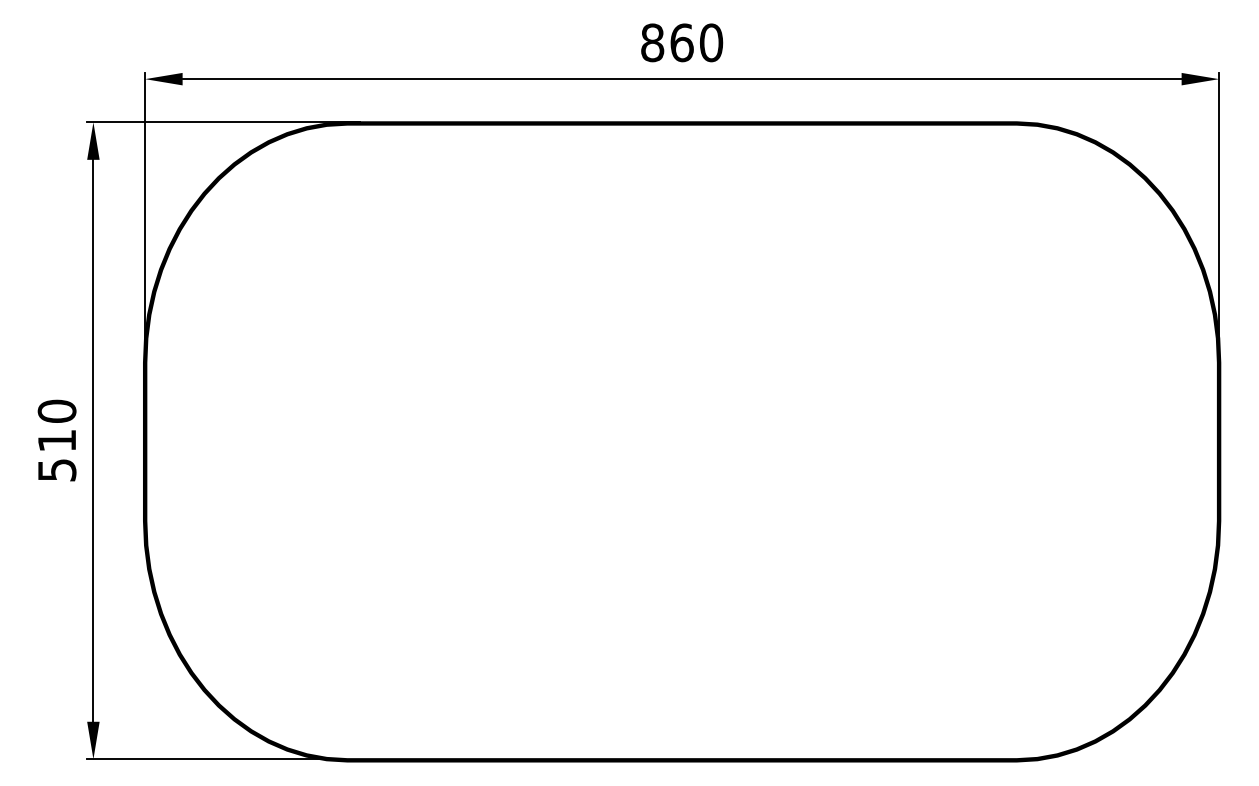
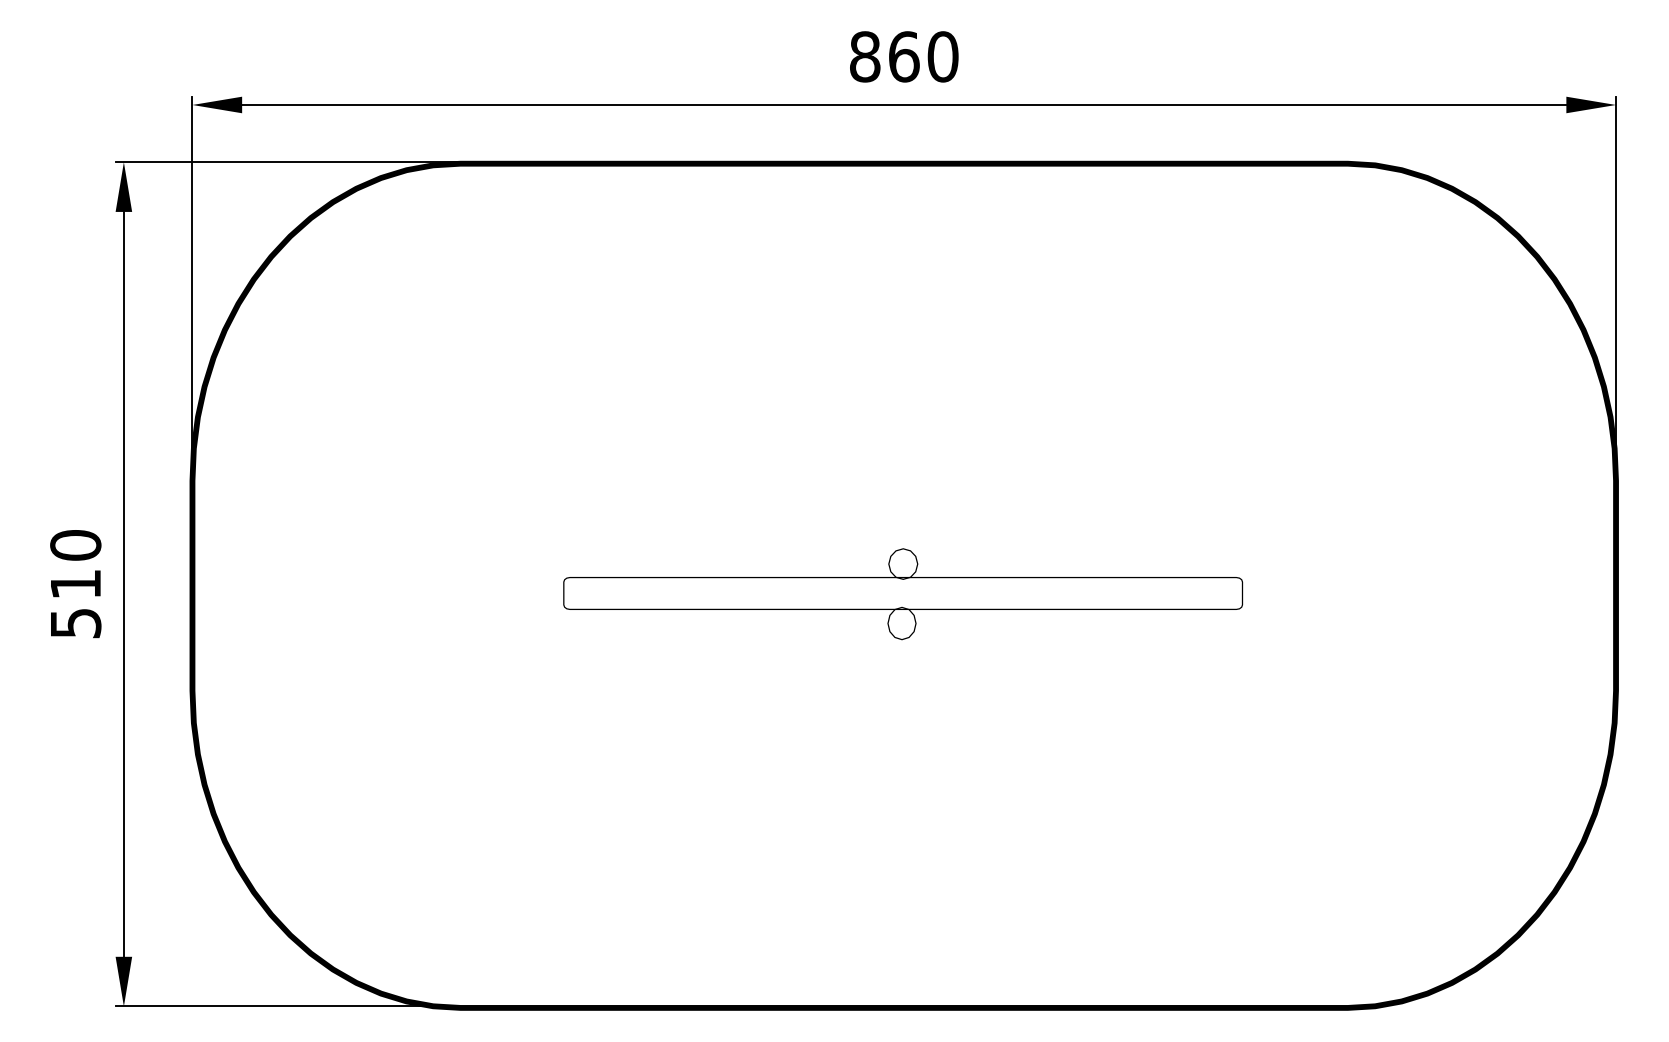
part: (681, 448) -> (903, 594), added

